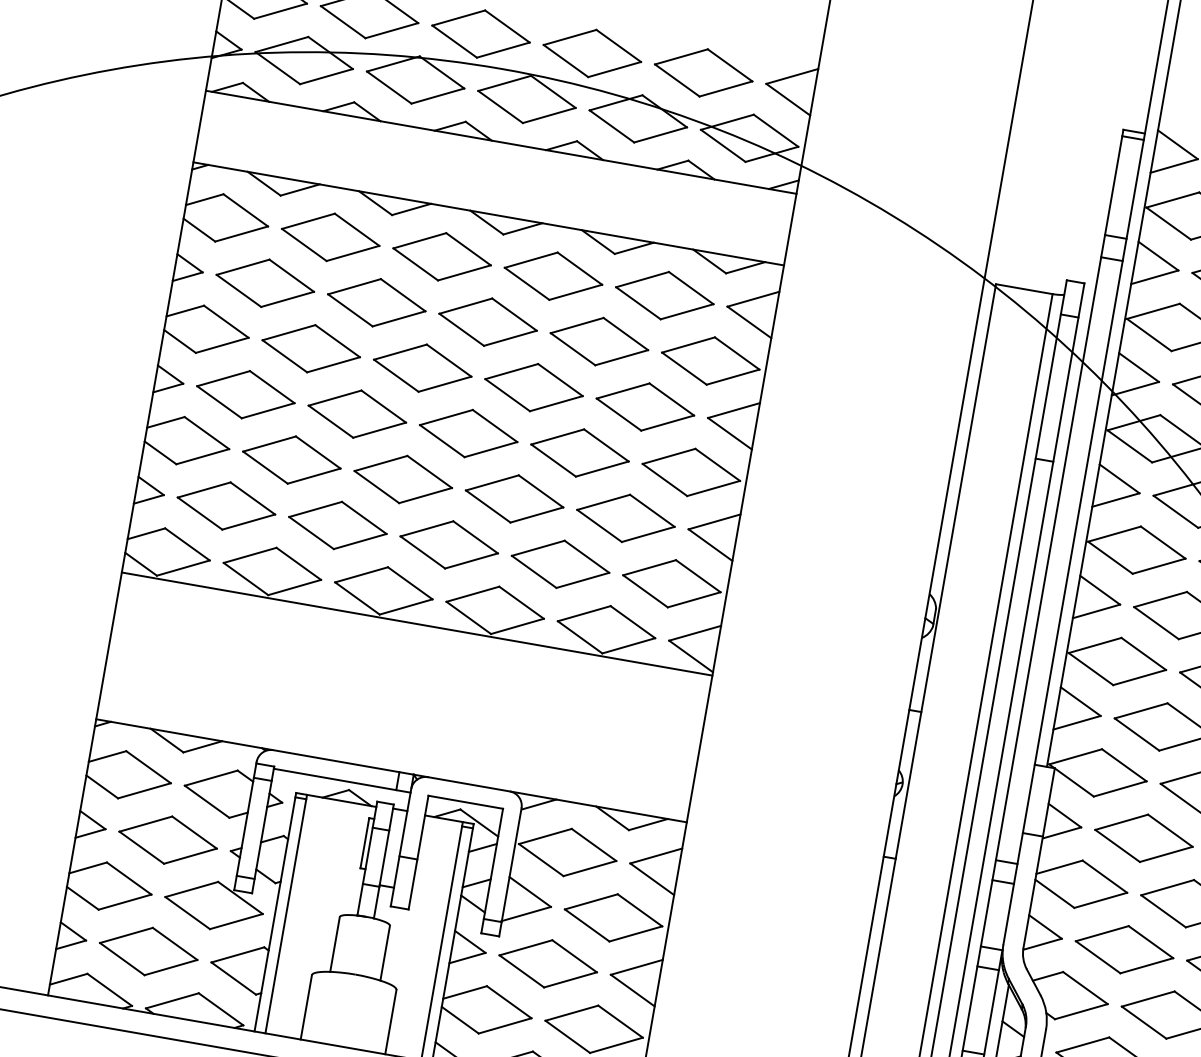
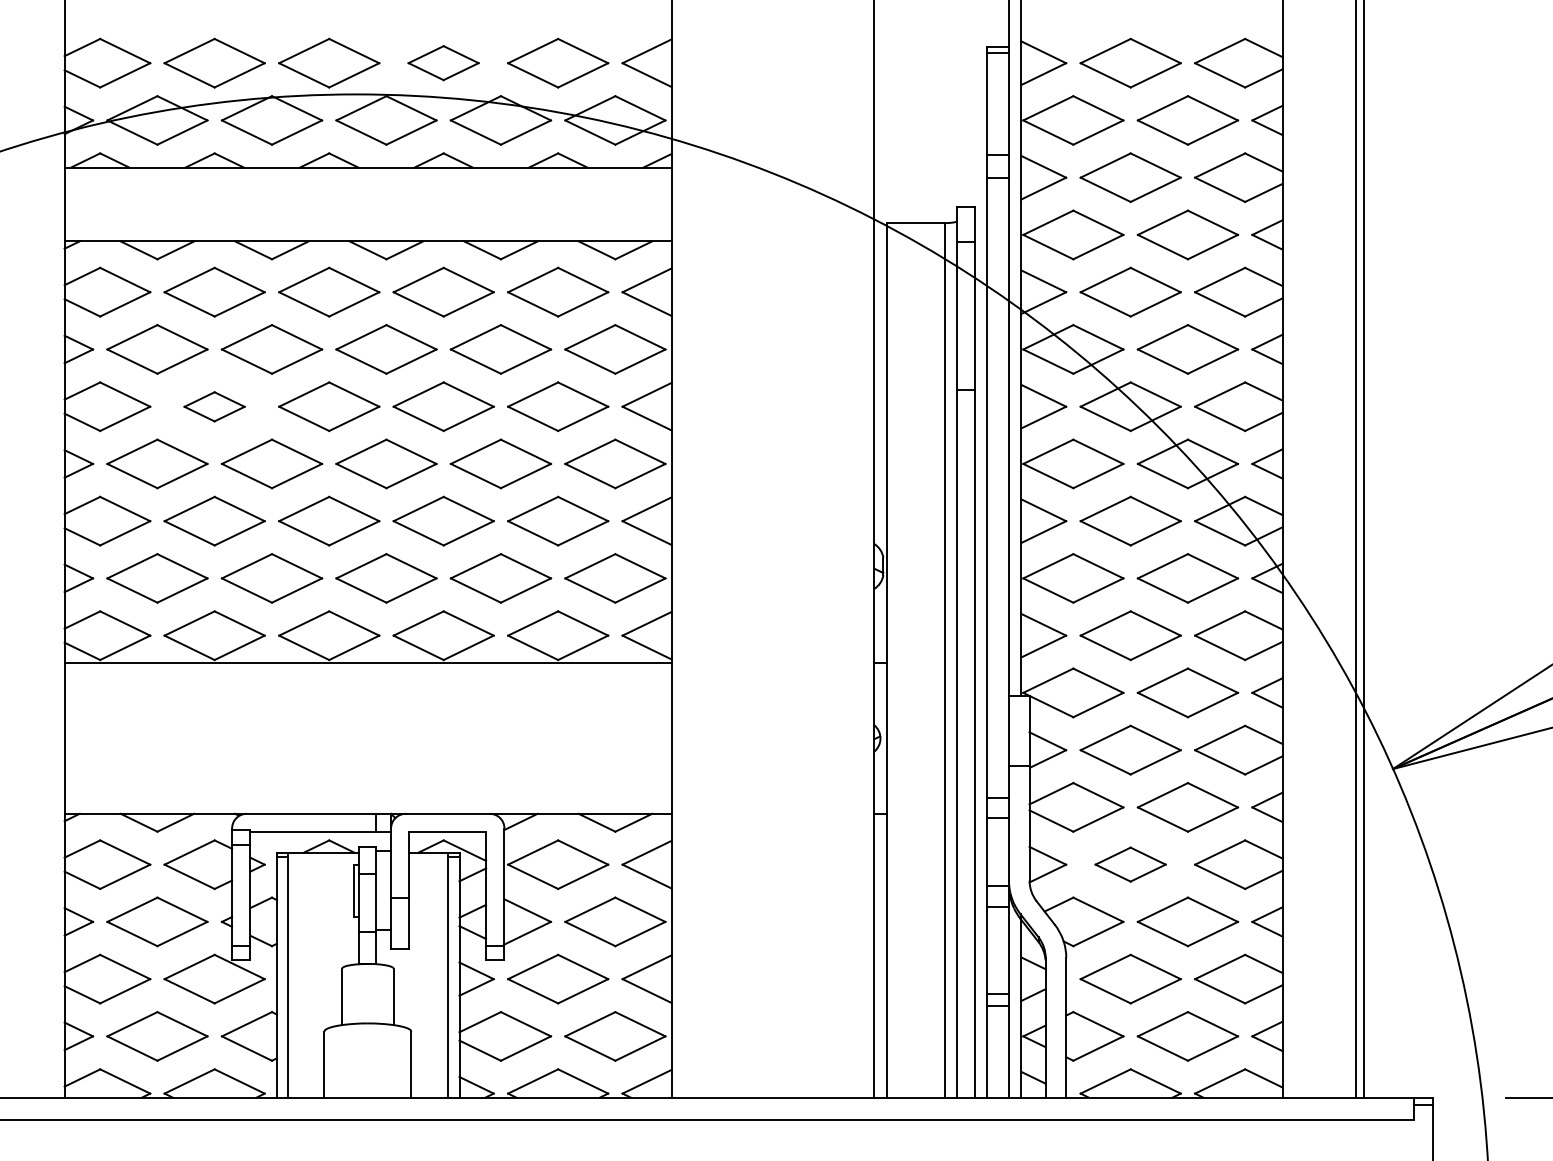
part: (592, 52) -> (443, 62), size x0.7
part: (311, 348) -> (214, 406), size x0.6
part: (1124, 949) -> (1130, 864), size x0.7

